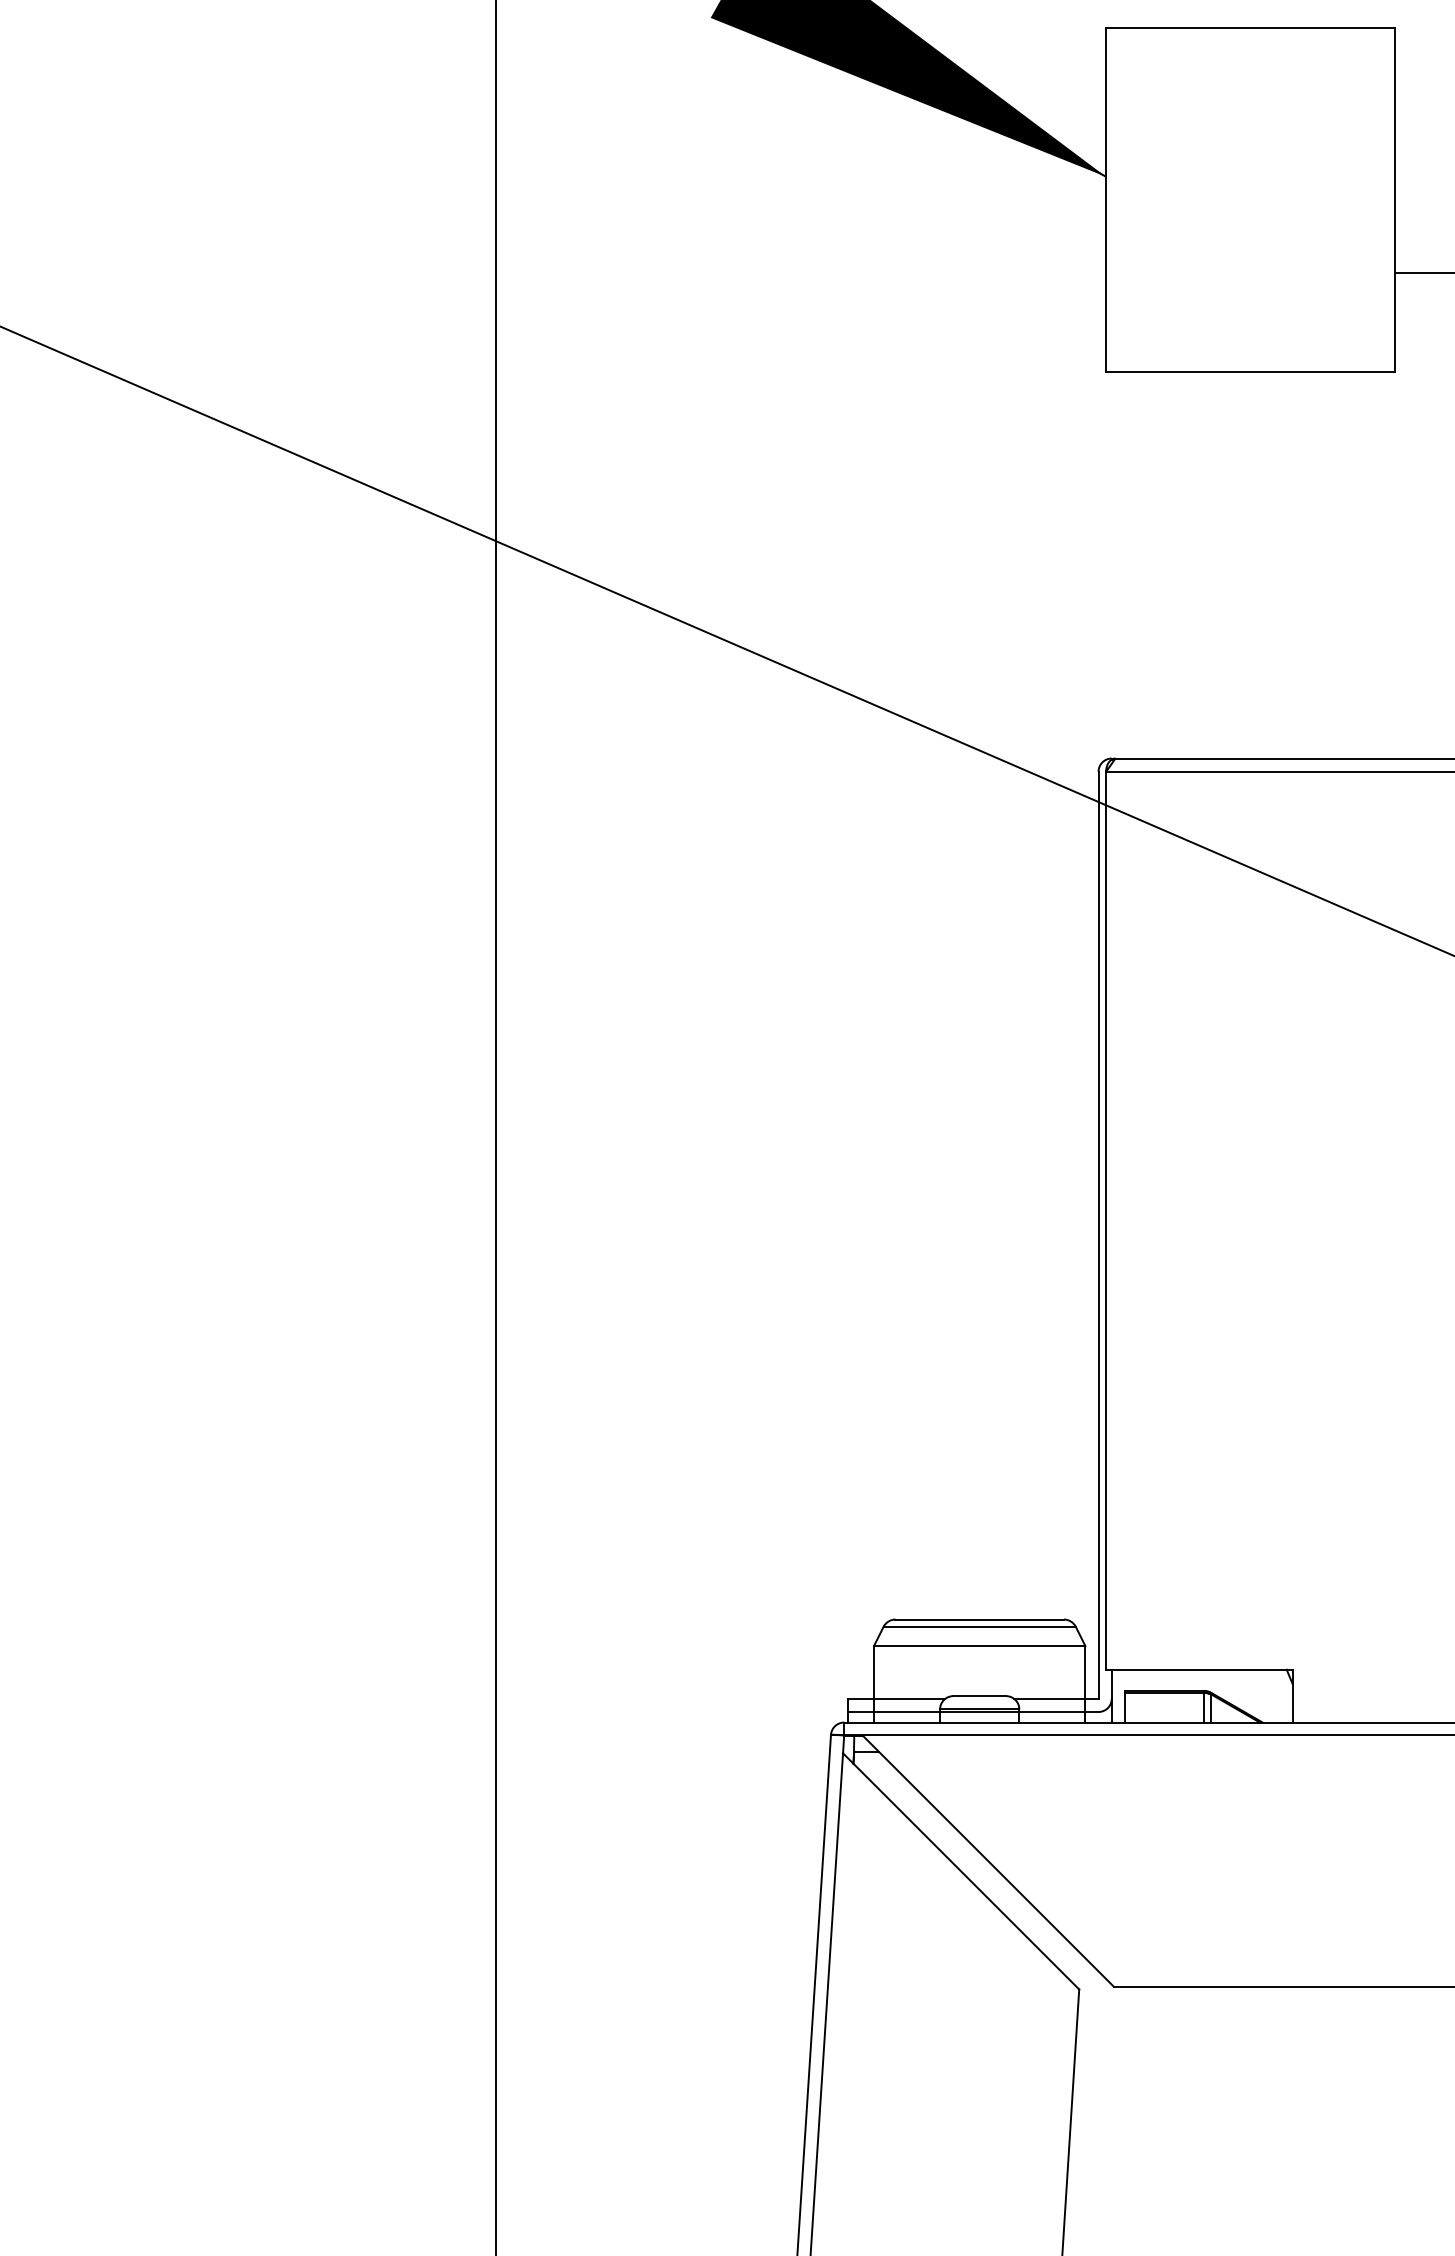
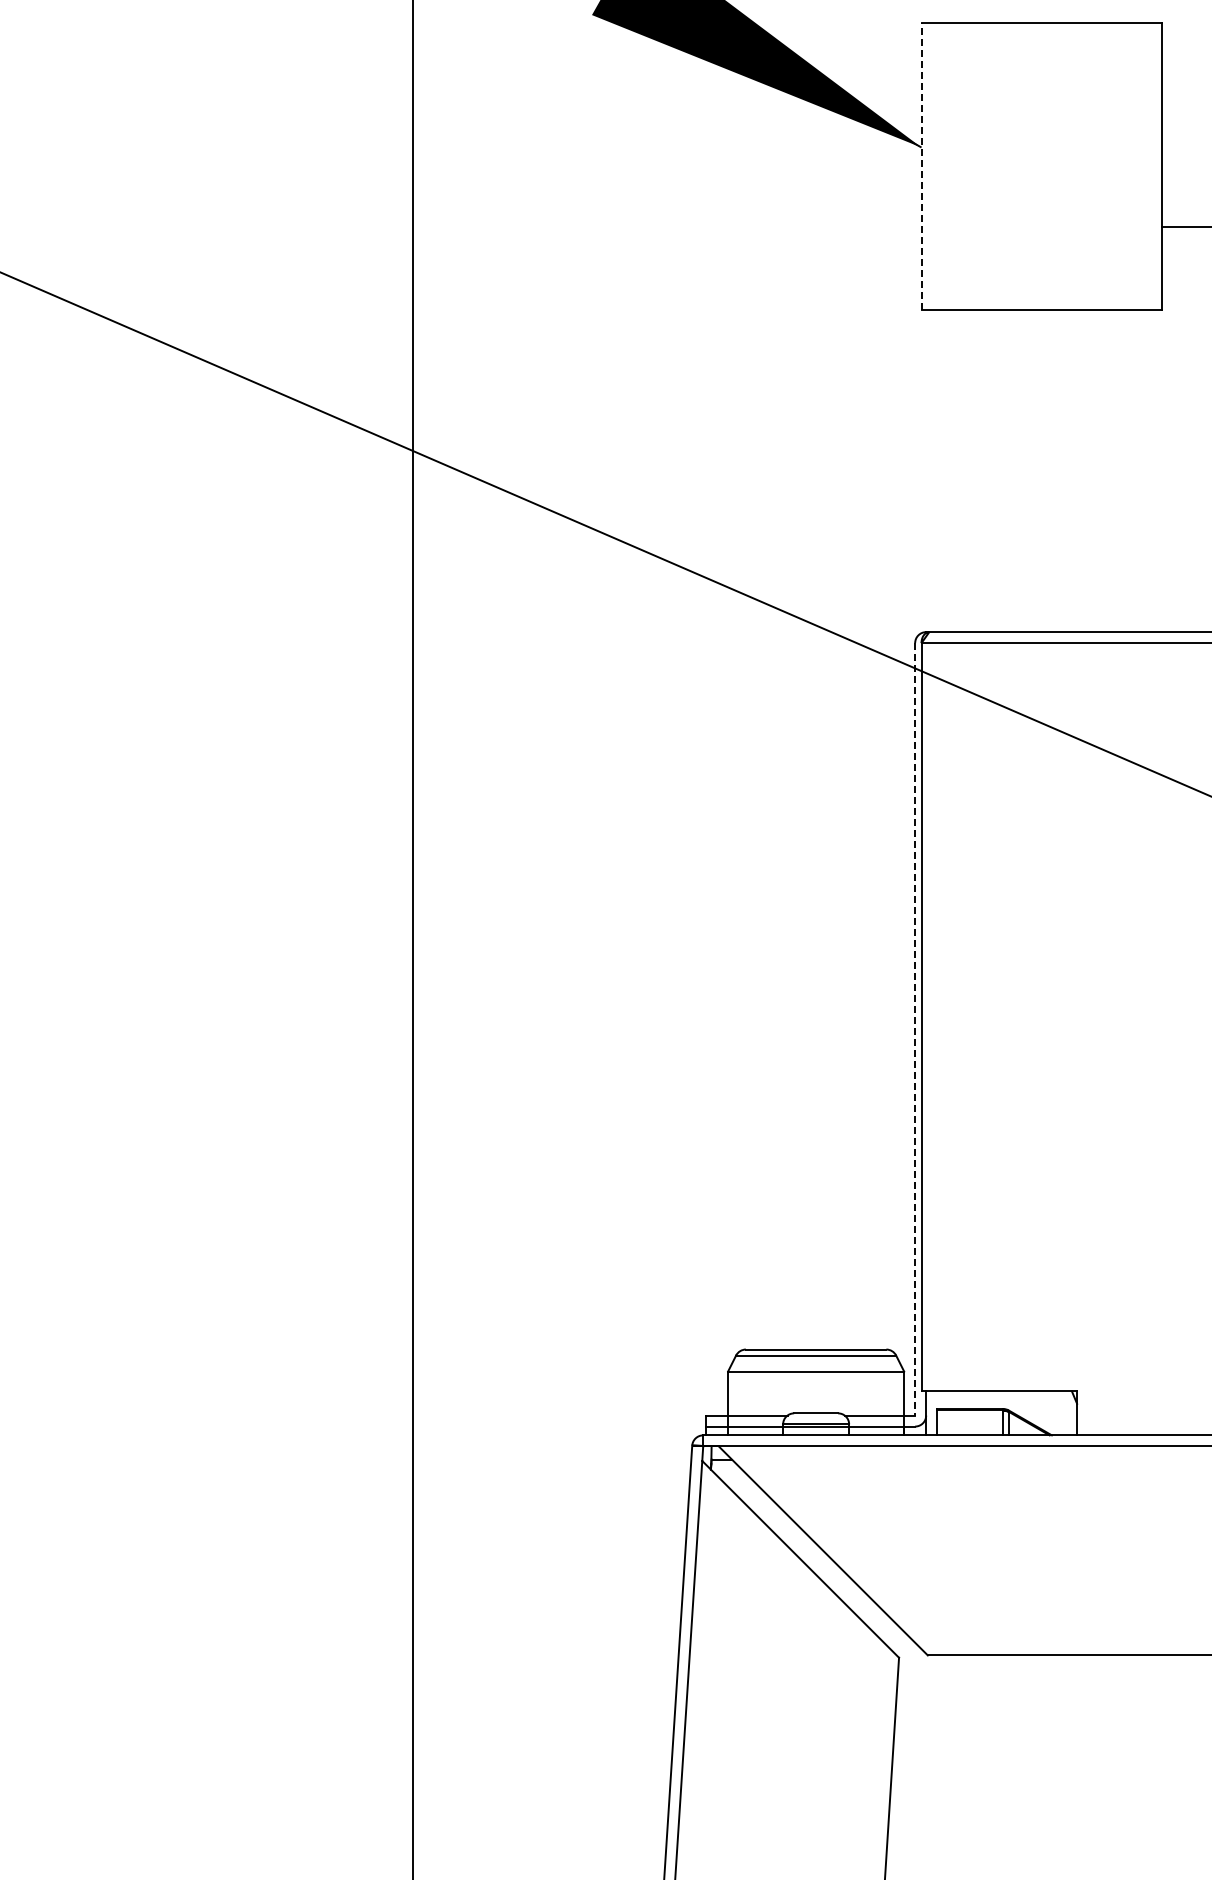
line: (1106, 199) -> (921, 166), solid -> dashed
line: (1098, 1235) -> (915, 1029), solid -> dashed

